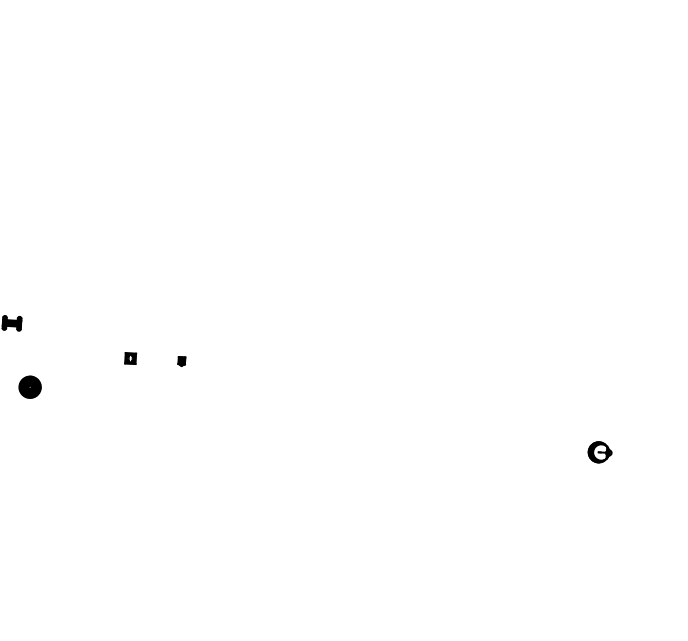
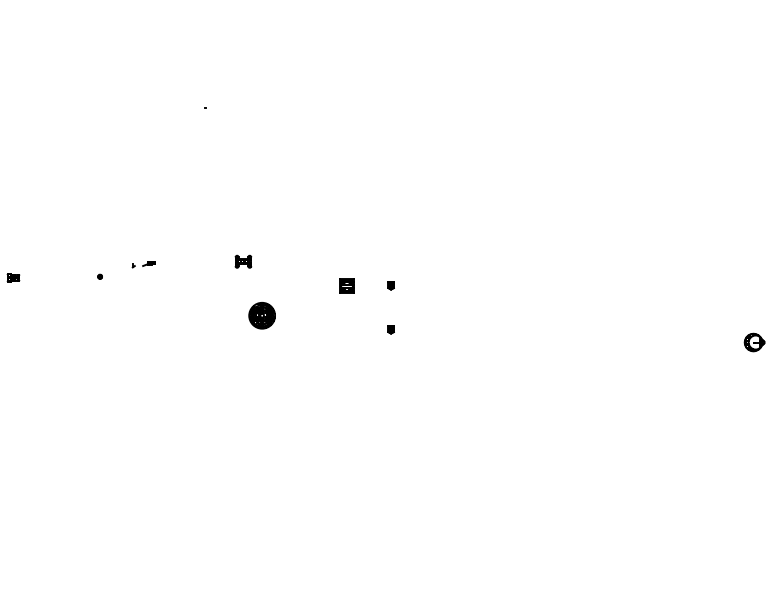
part: (130, 358) -> (346, 285), size x1.6
part: (30, 387) -> (262, 315), size x1.4
part: (178, 412) -> (390, 329), added

